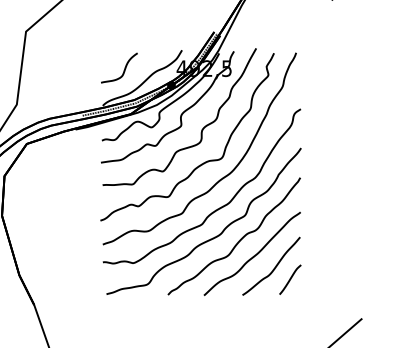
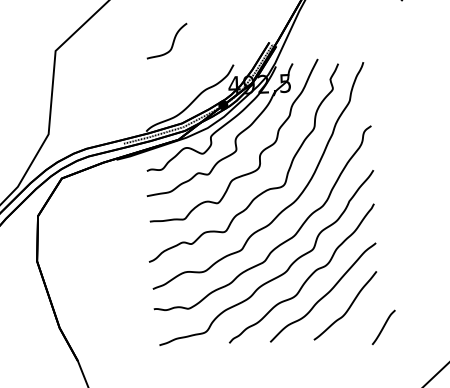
part: (119, 67) -> (167, 40), moved
curve: (290, 279) -> (383, 327), moved

